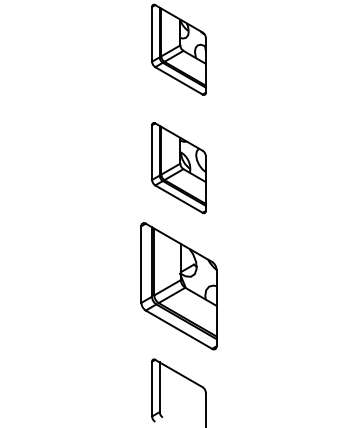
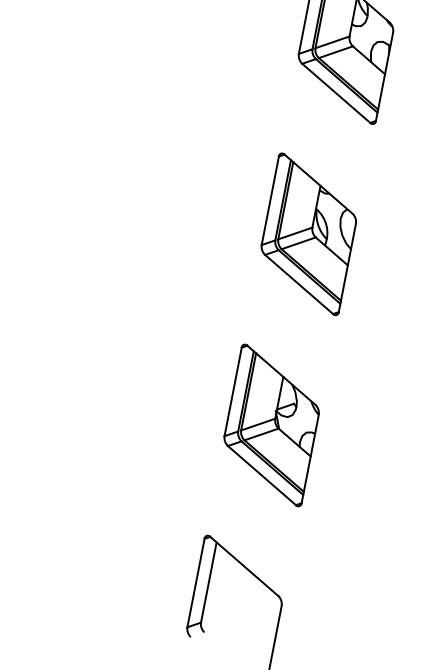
part: (178, 286) -> (270, 425), size x0.71

